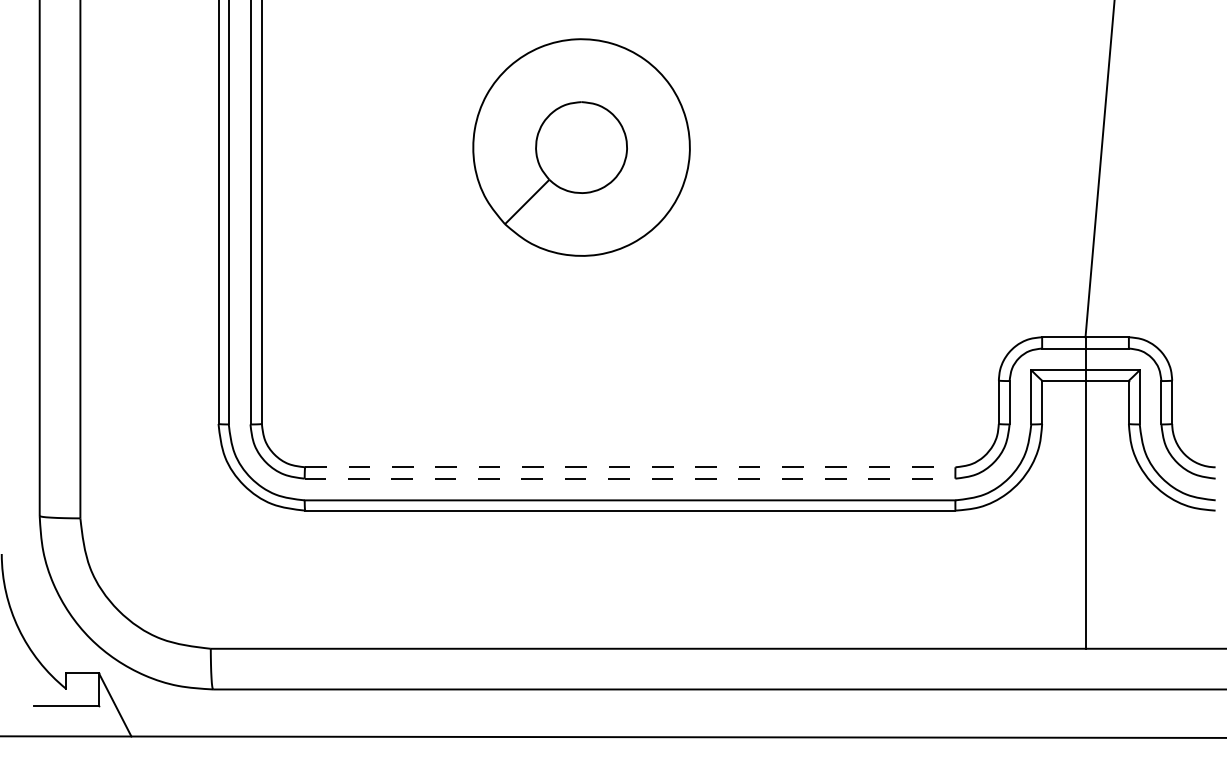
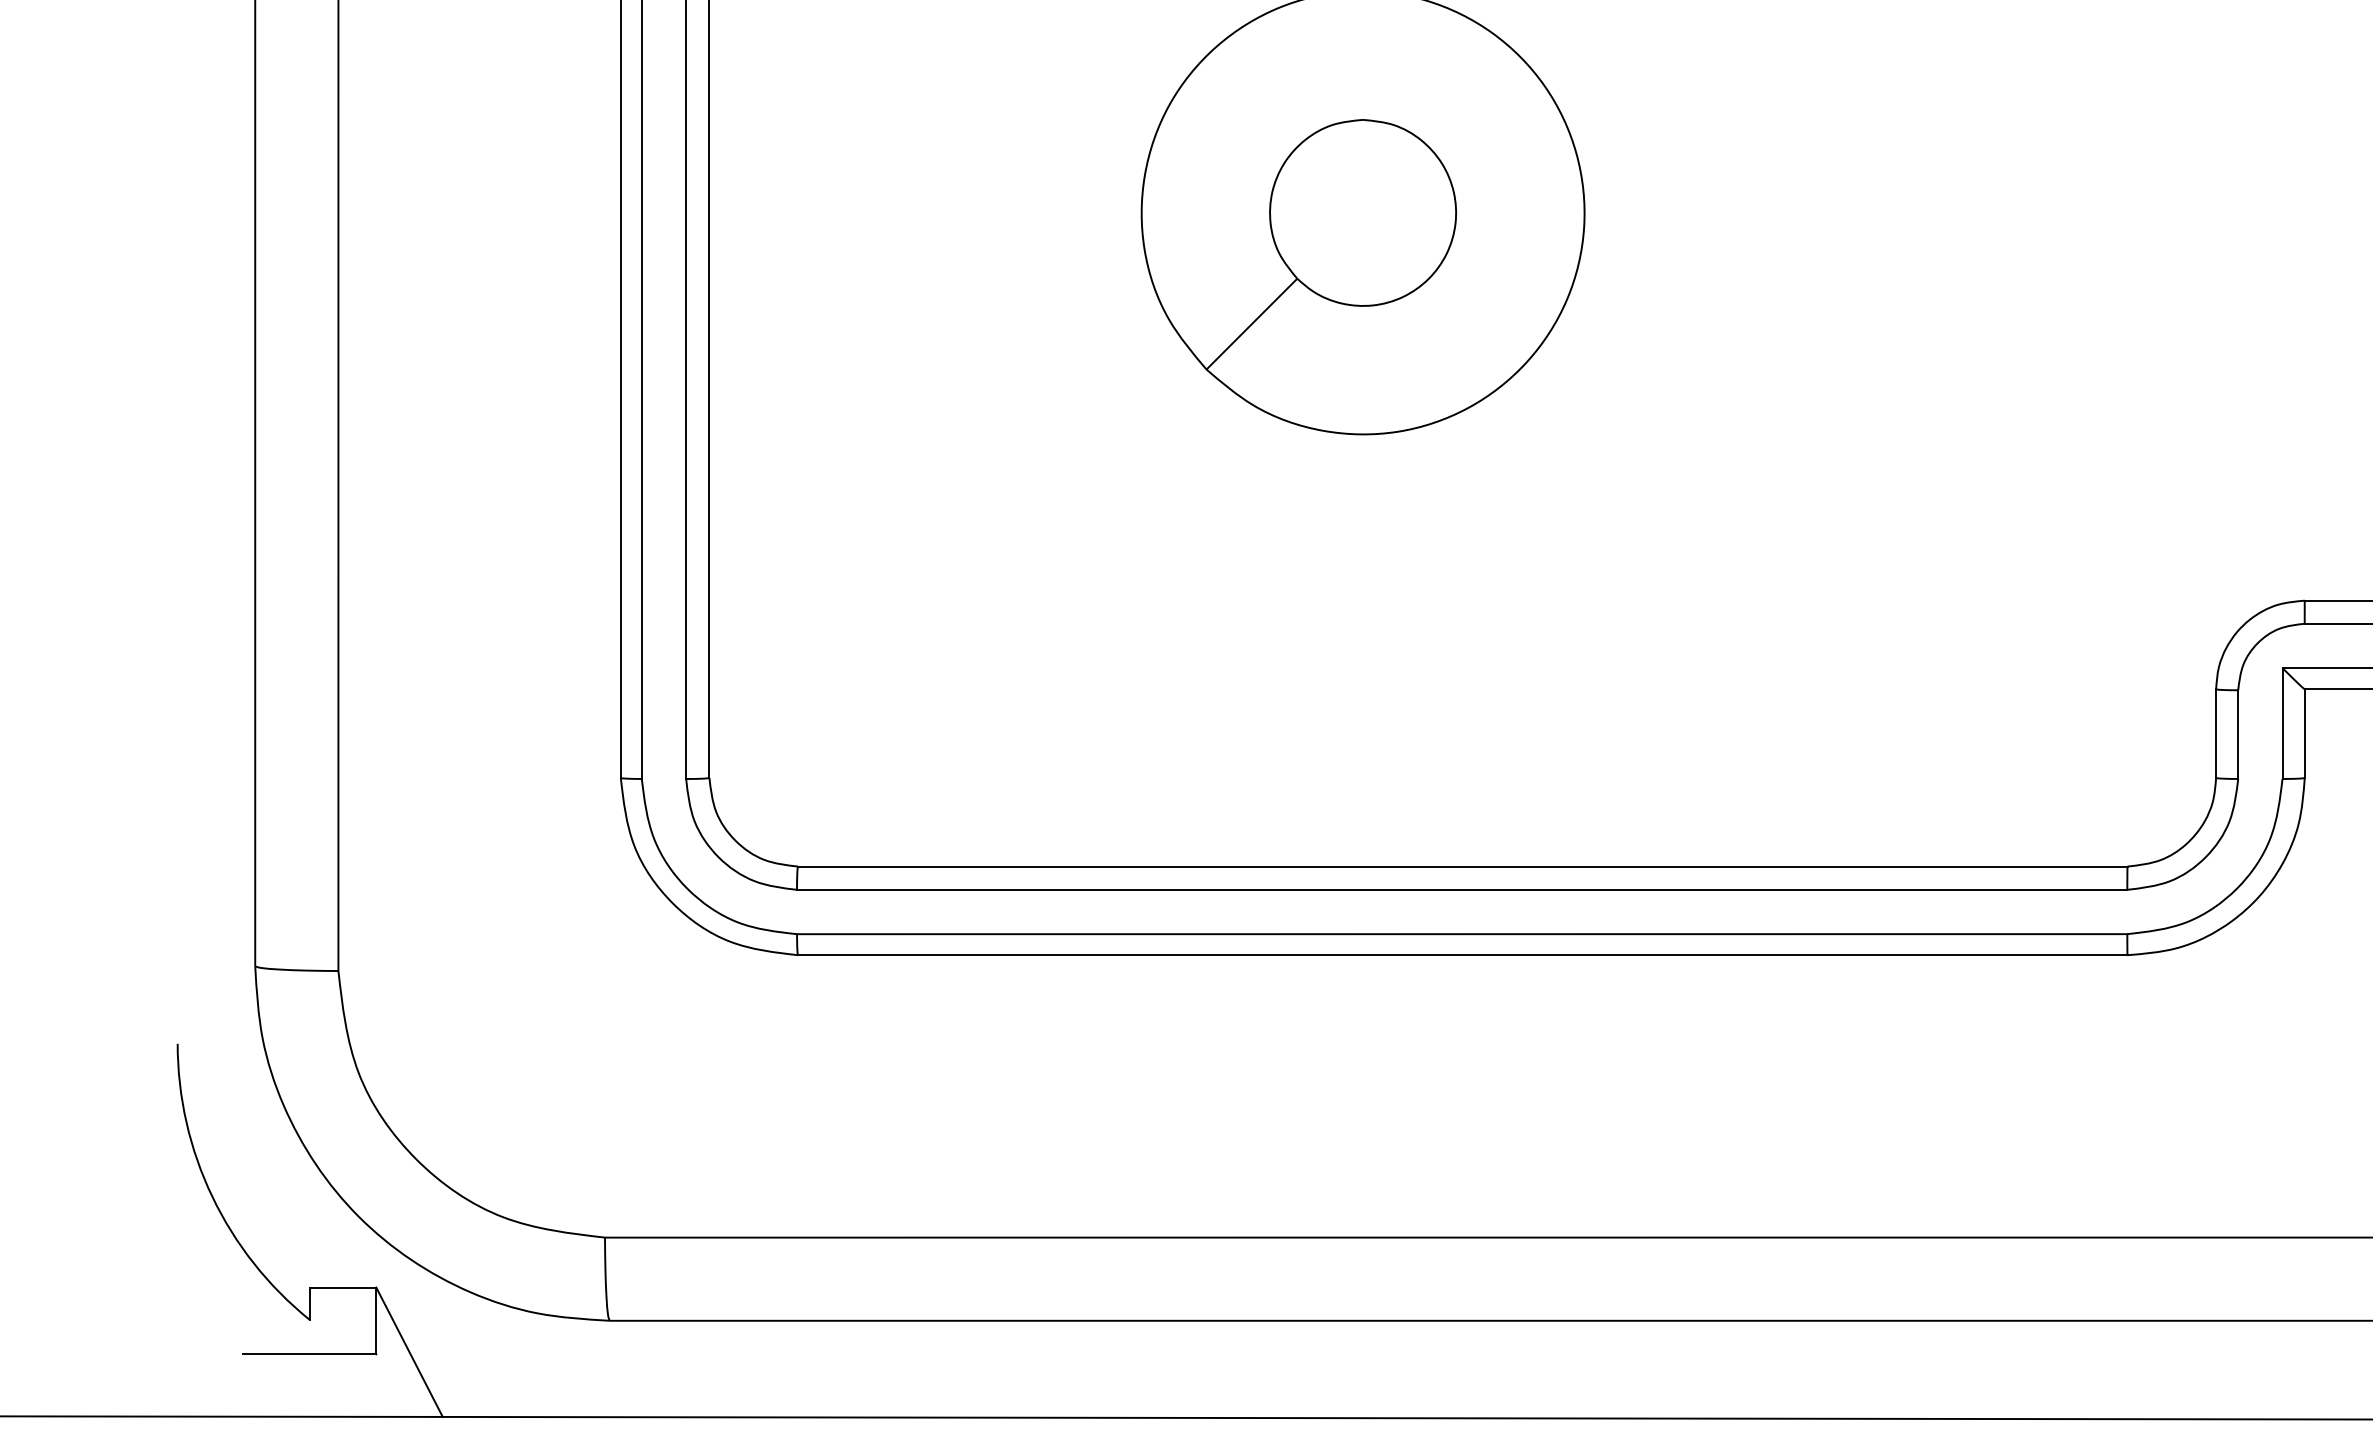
line: (630, 467) -> (1463, 866), dashed -> solid
line: (630, 478) -> (1463, 889), dashed -> solid

